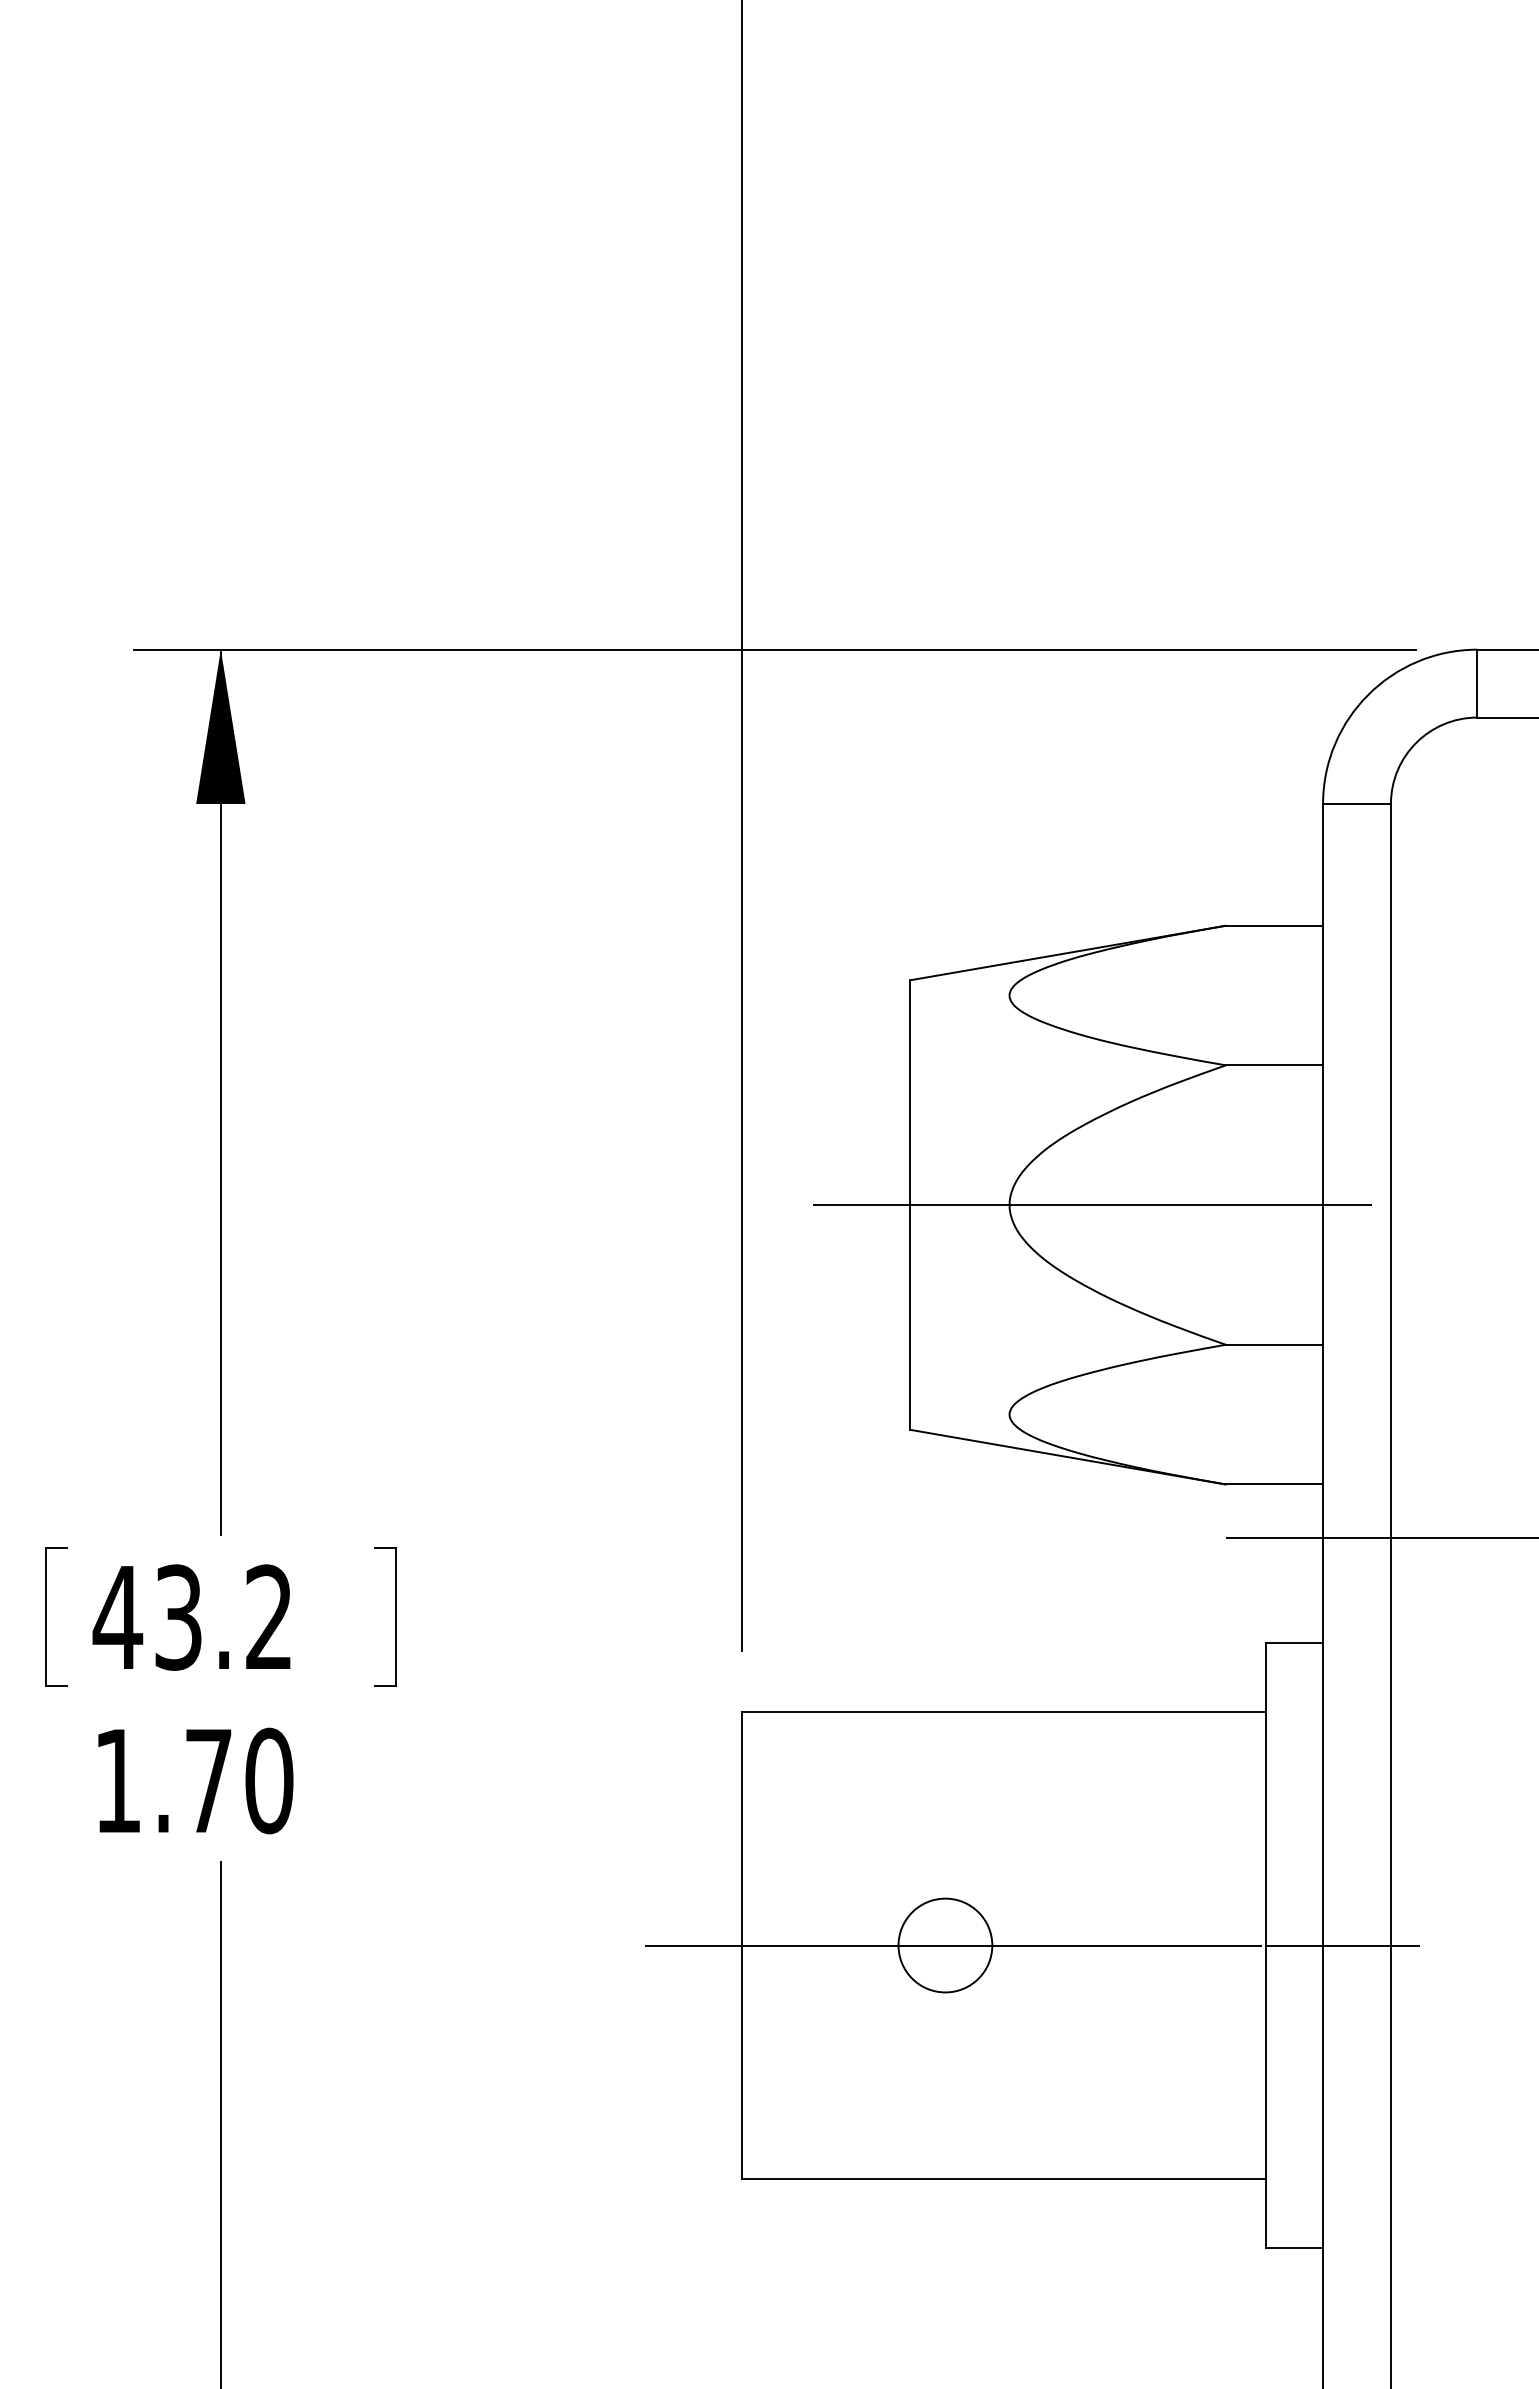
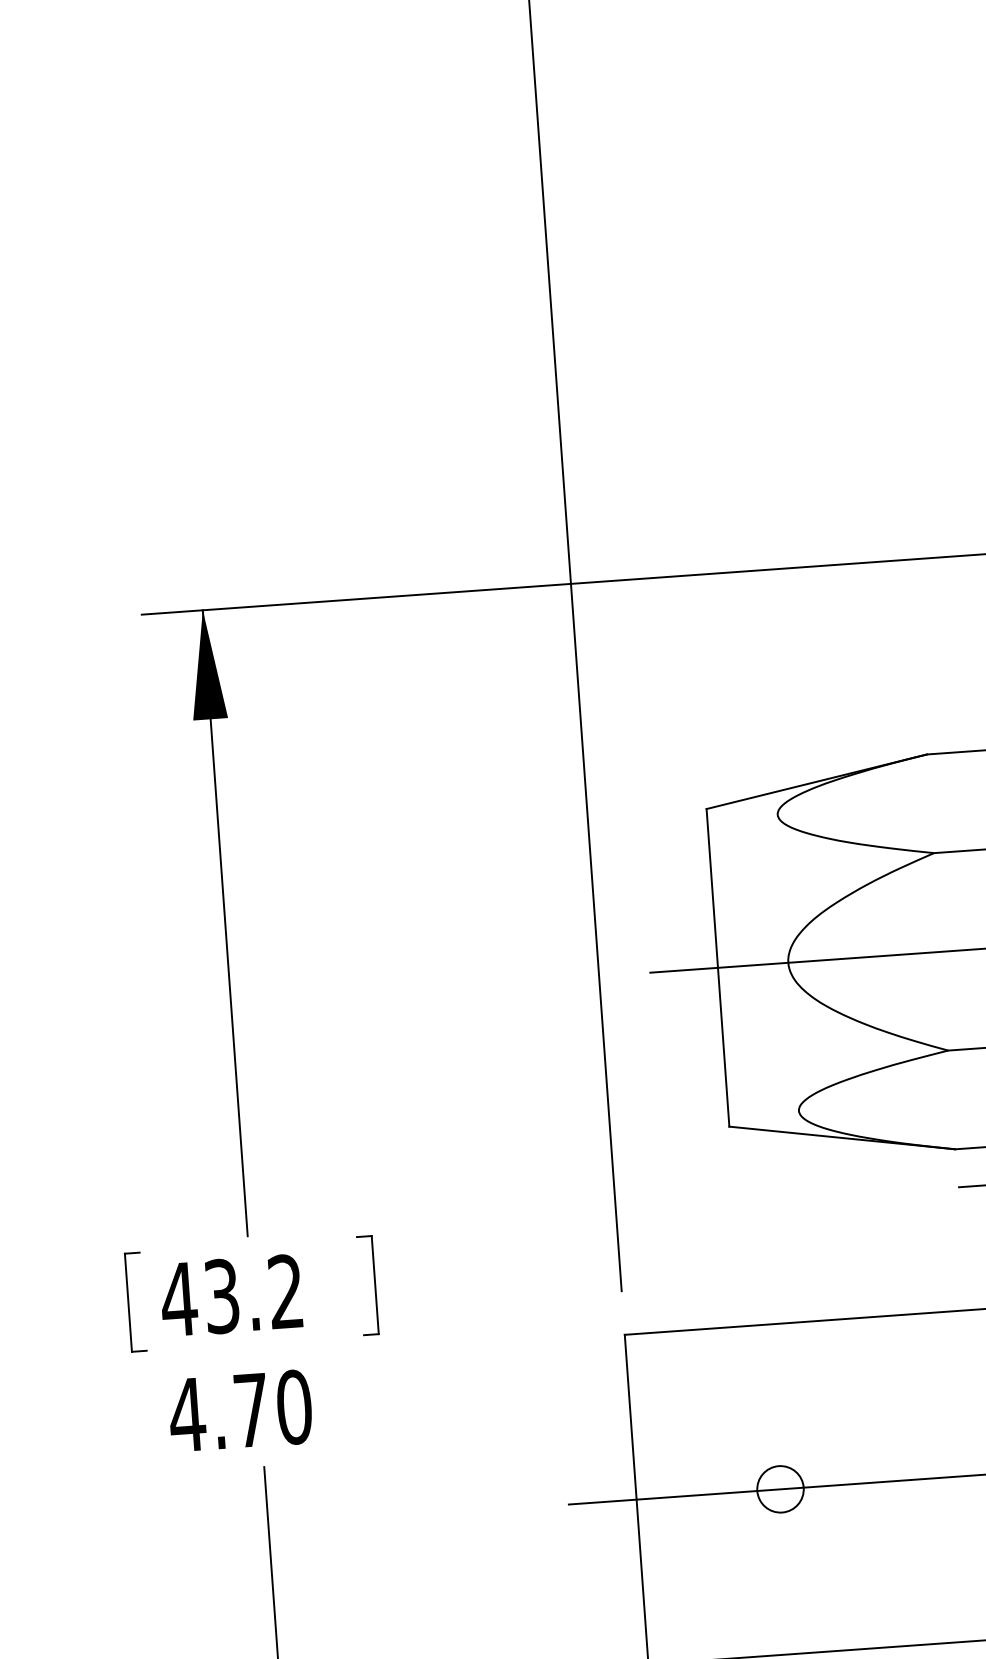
text: (117, 1780) -> (187, 1414), 1.70 -> 4.70
circle: (945, 1945) -> (780, 1489), size x0.7

